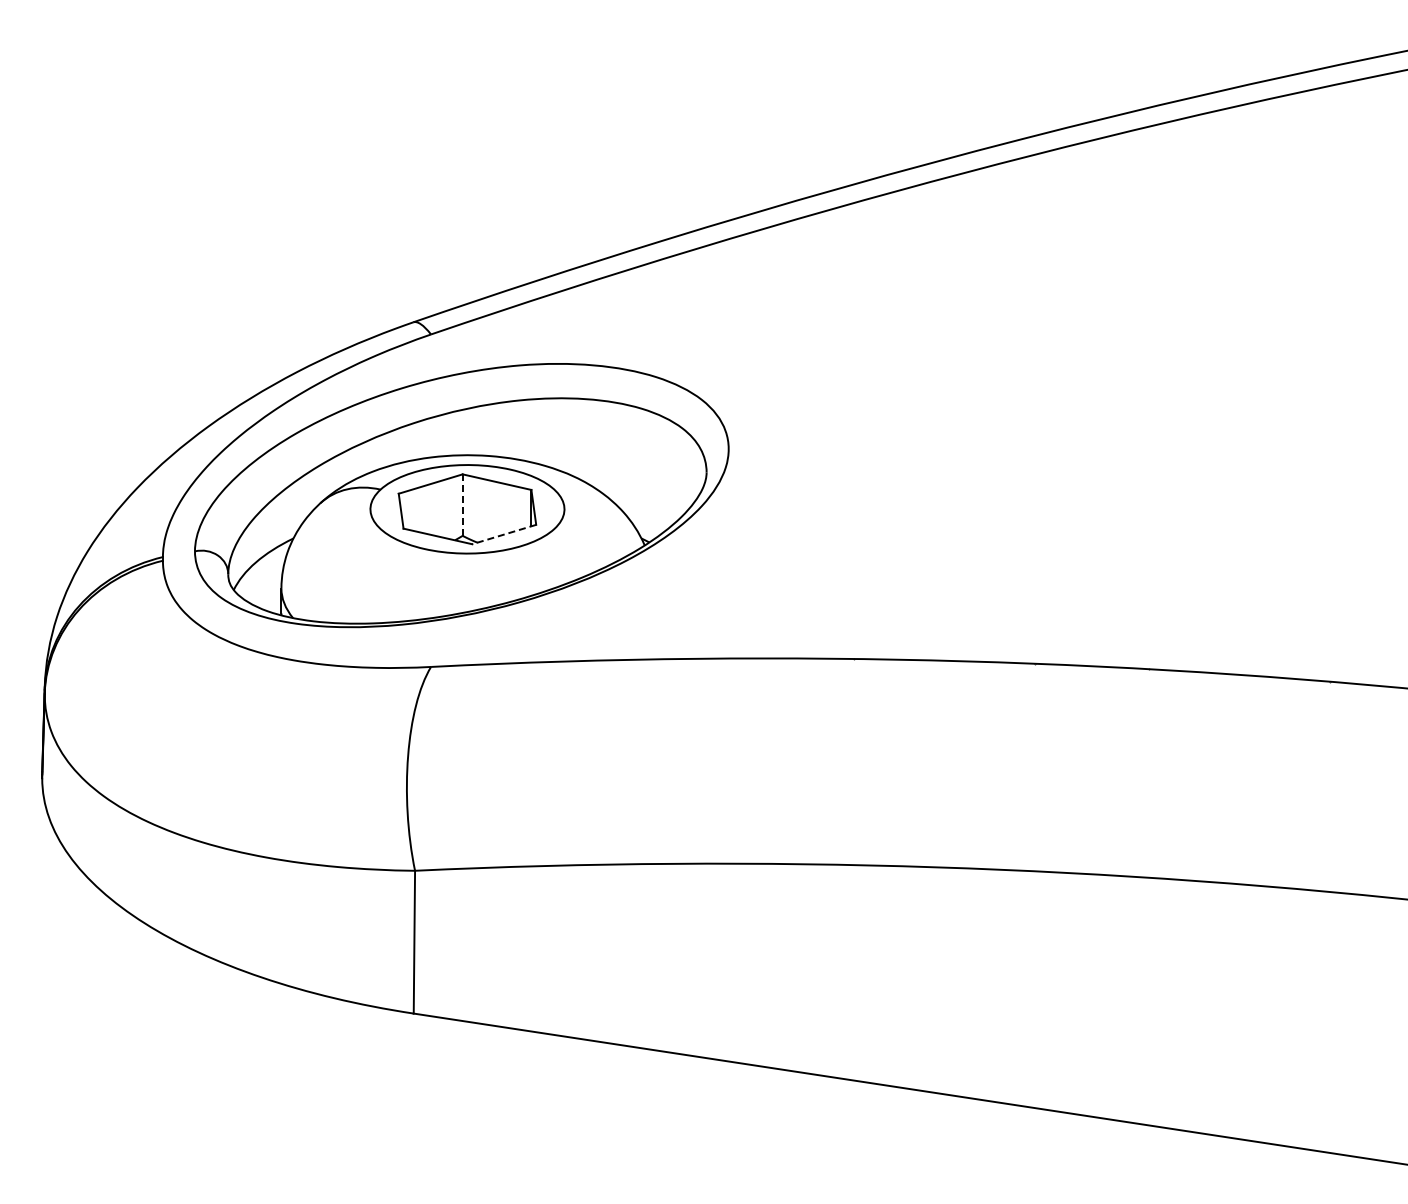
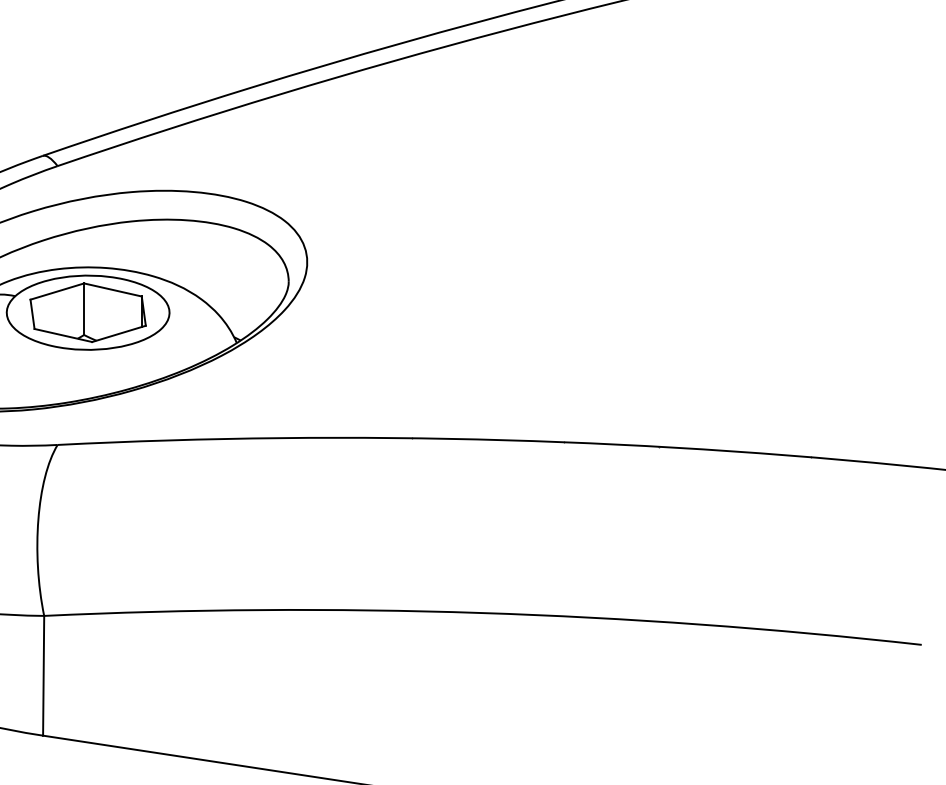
line: (462, 505) -> (83, 309), dashed -> solid
line: (503, 534) -> (118, 333), dashed -> solid

